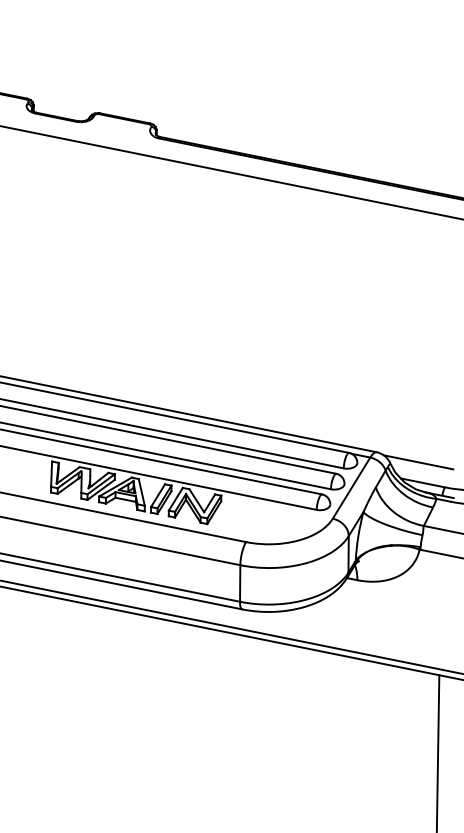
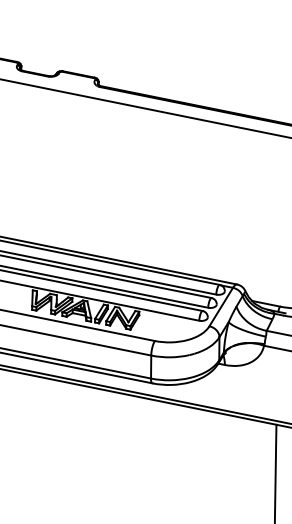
line: (418, 461) -> (263, 290), removed

